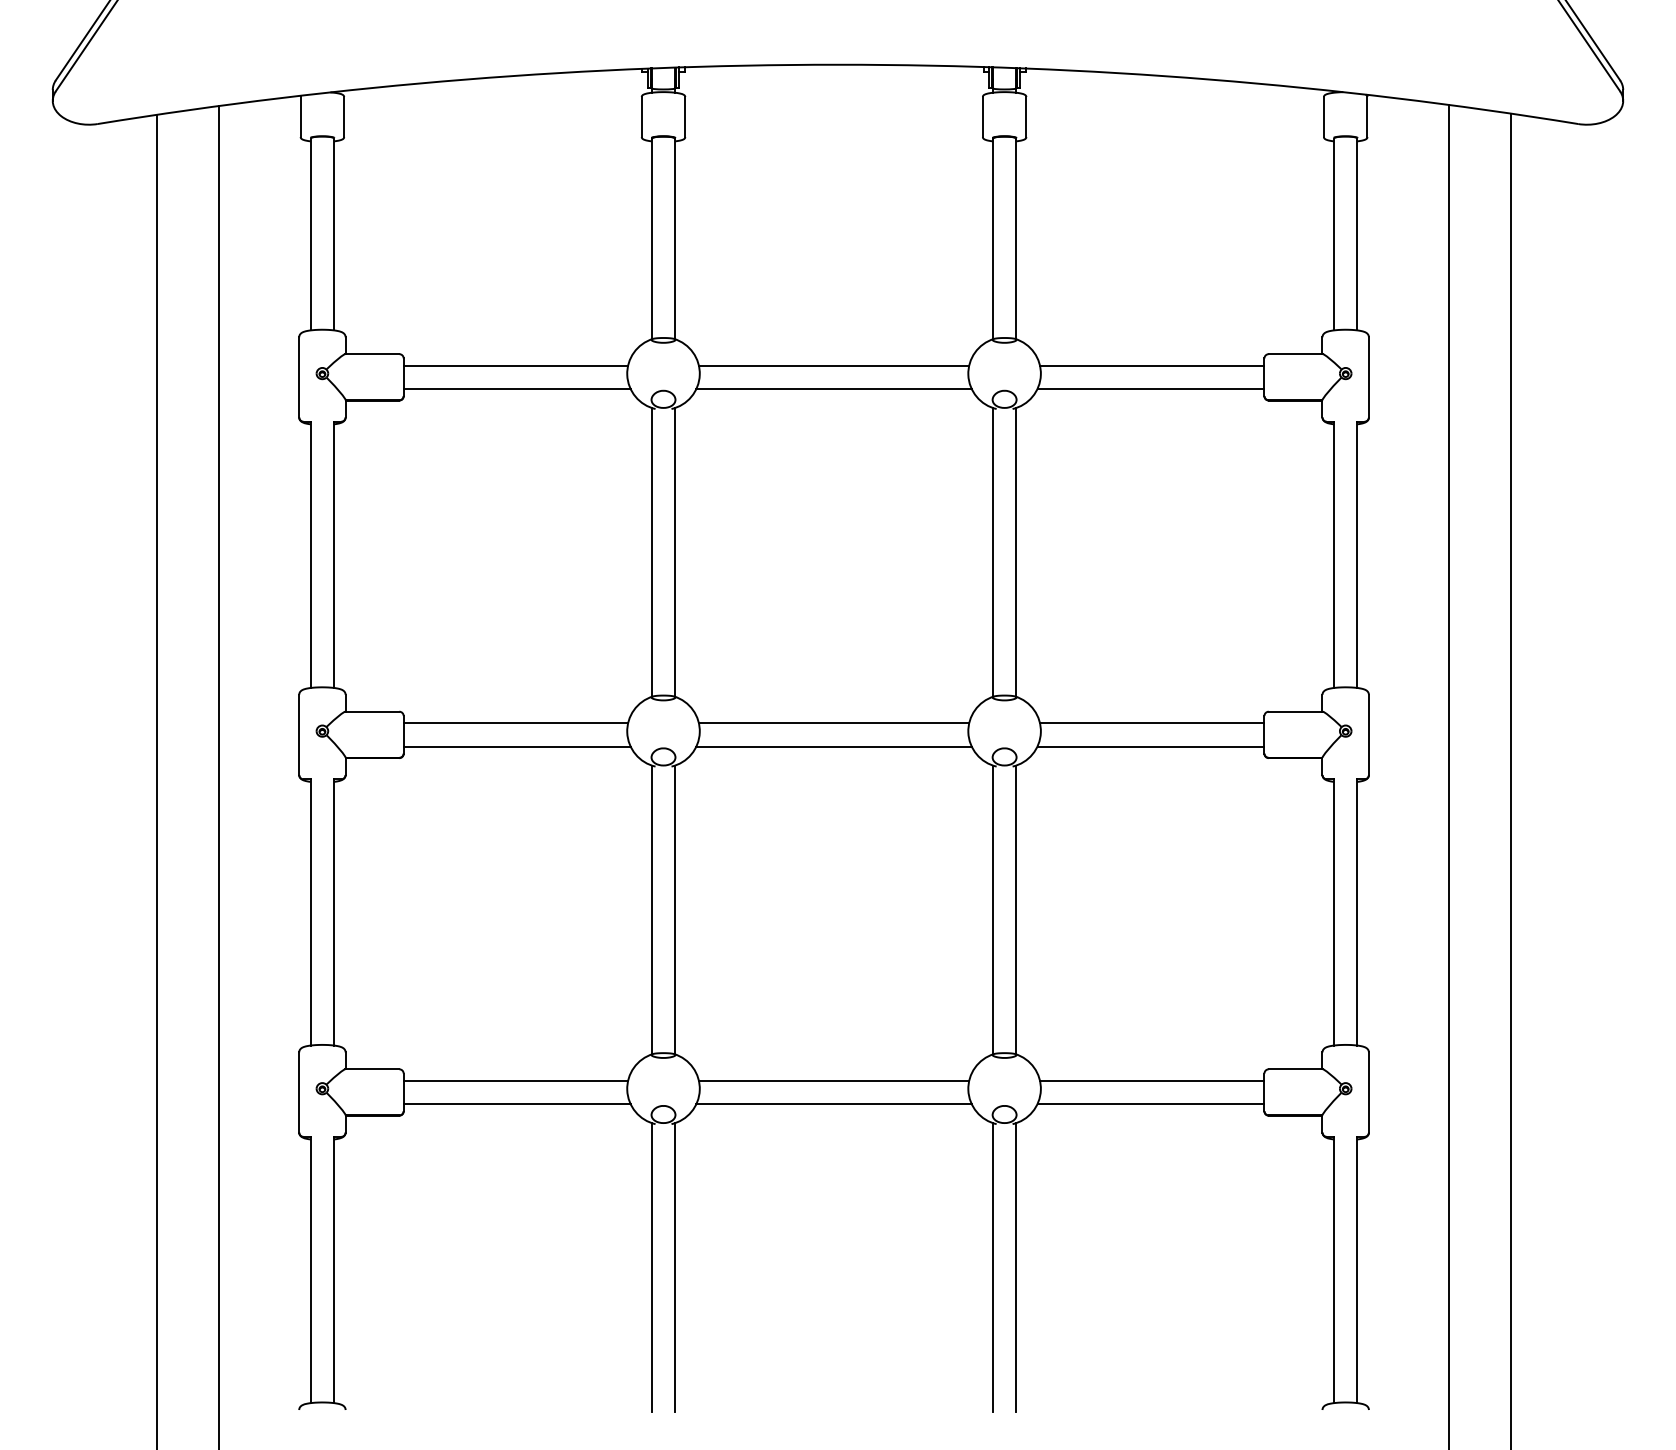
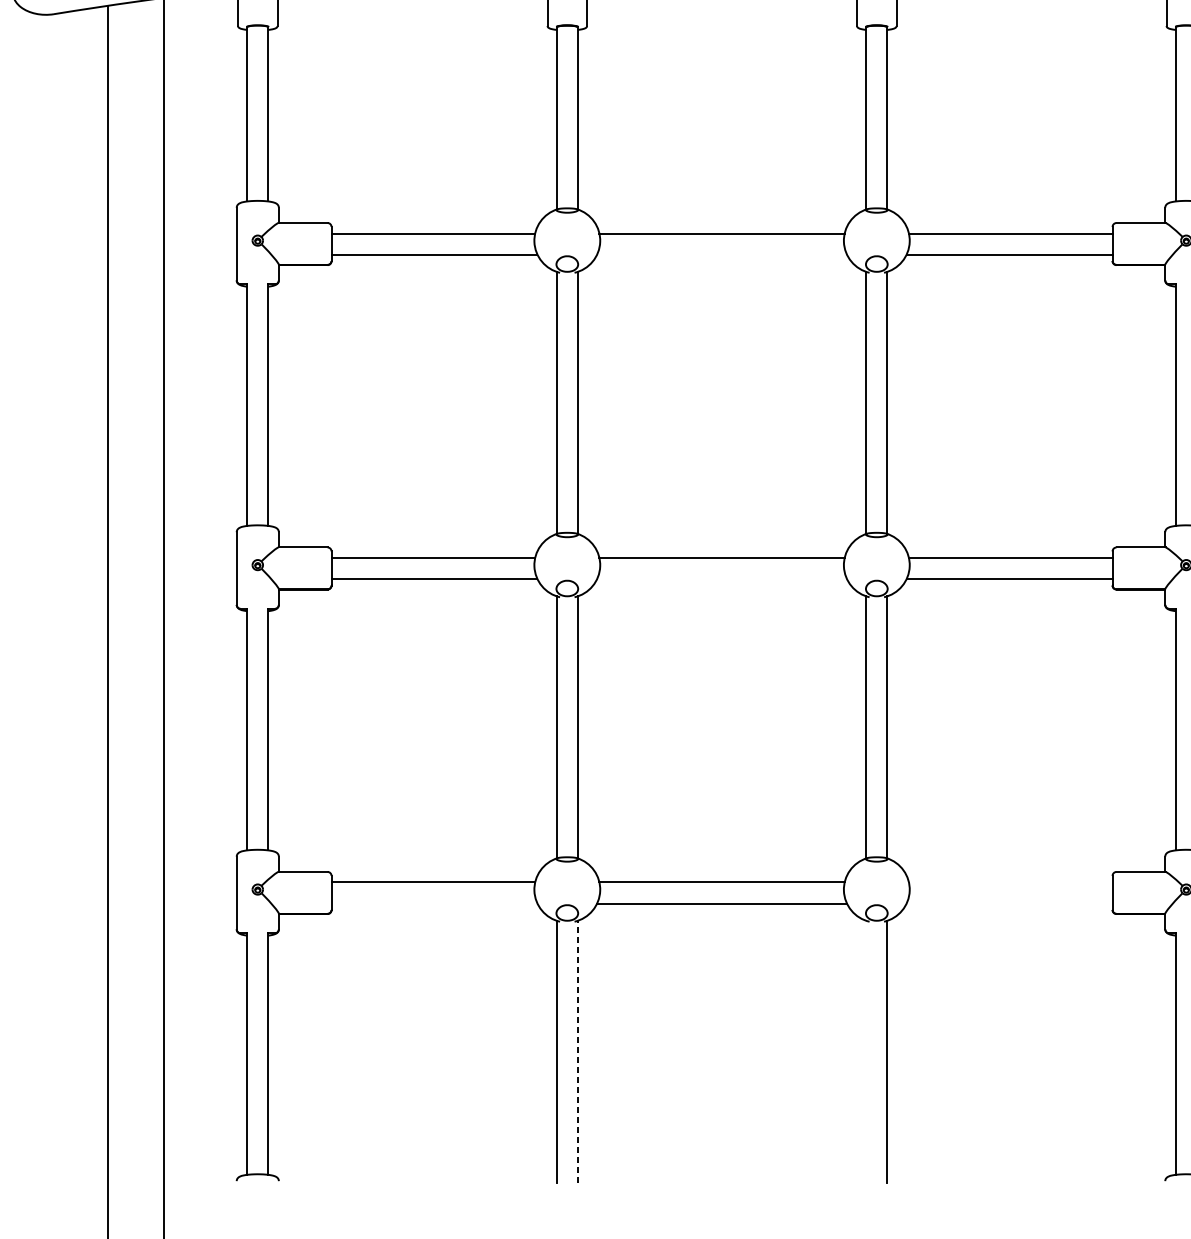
line: (833, 388) -> (721, 254), removed
line: (833, 746) -> (721, 579), removed
line: (1152, 1080) -> (1011, 882), removed
line: (516, 1104) -> (433, 903), removed
line: (1150, 1104) -> (1009, 903), removed
line: (675, 1267) -> (578, 1051), solid -> dashed
line: (993, 1267) -> (866, 1051), removed

